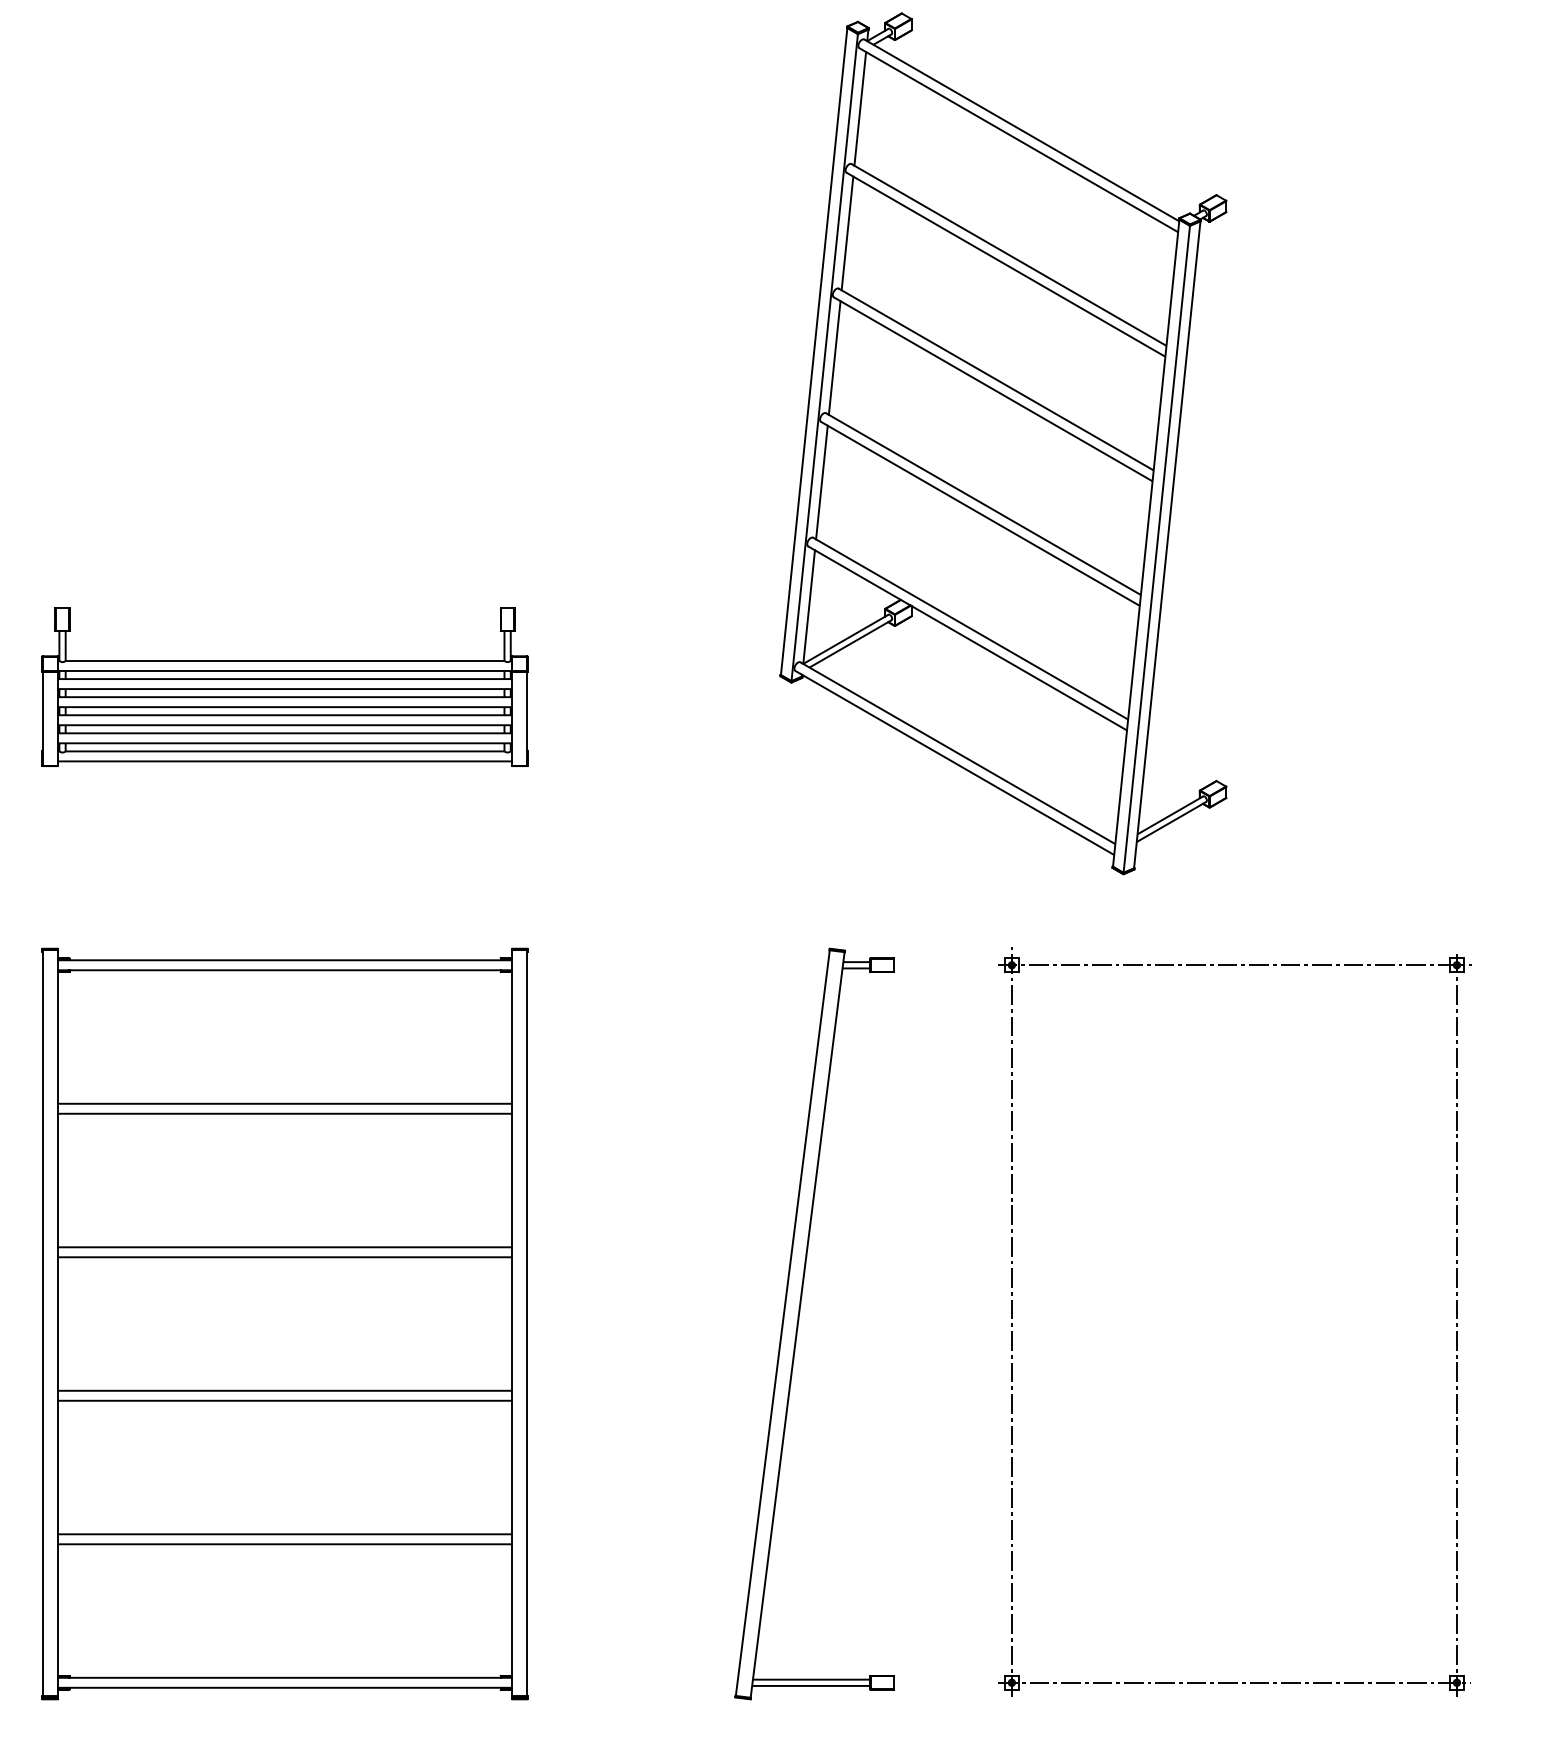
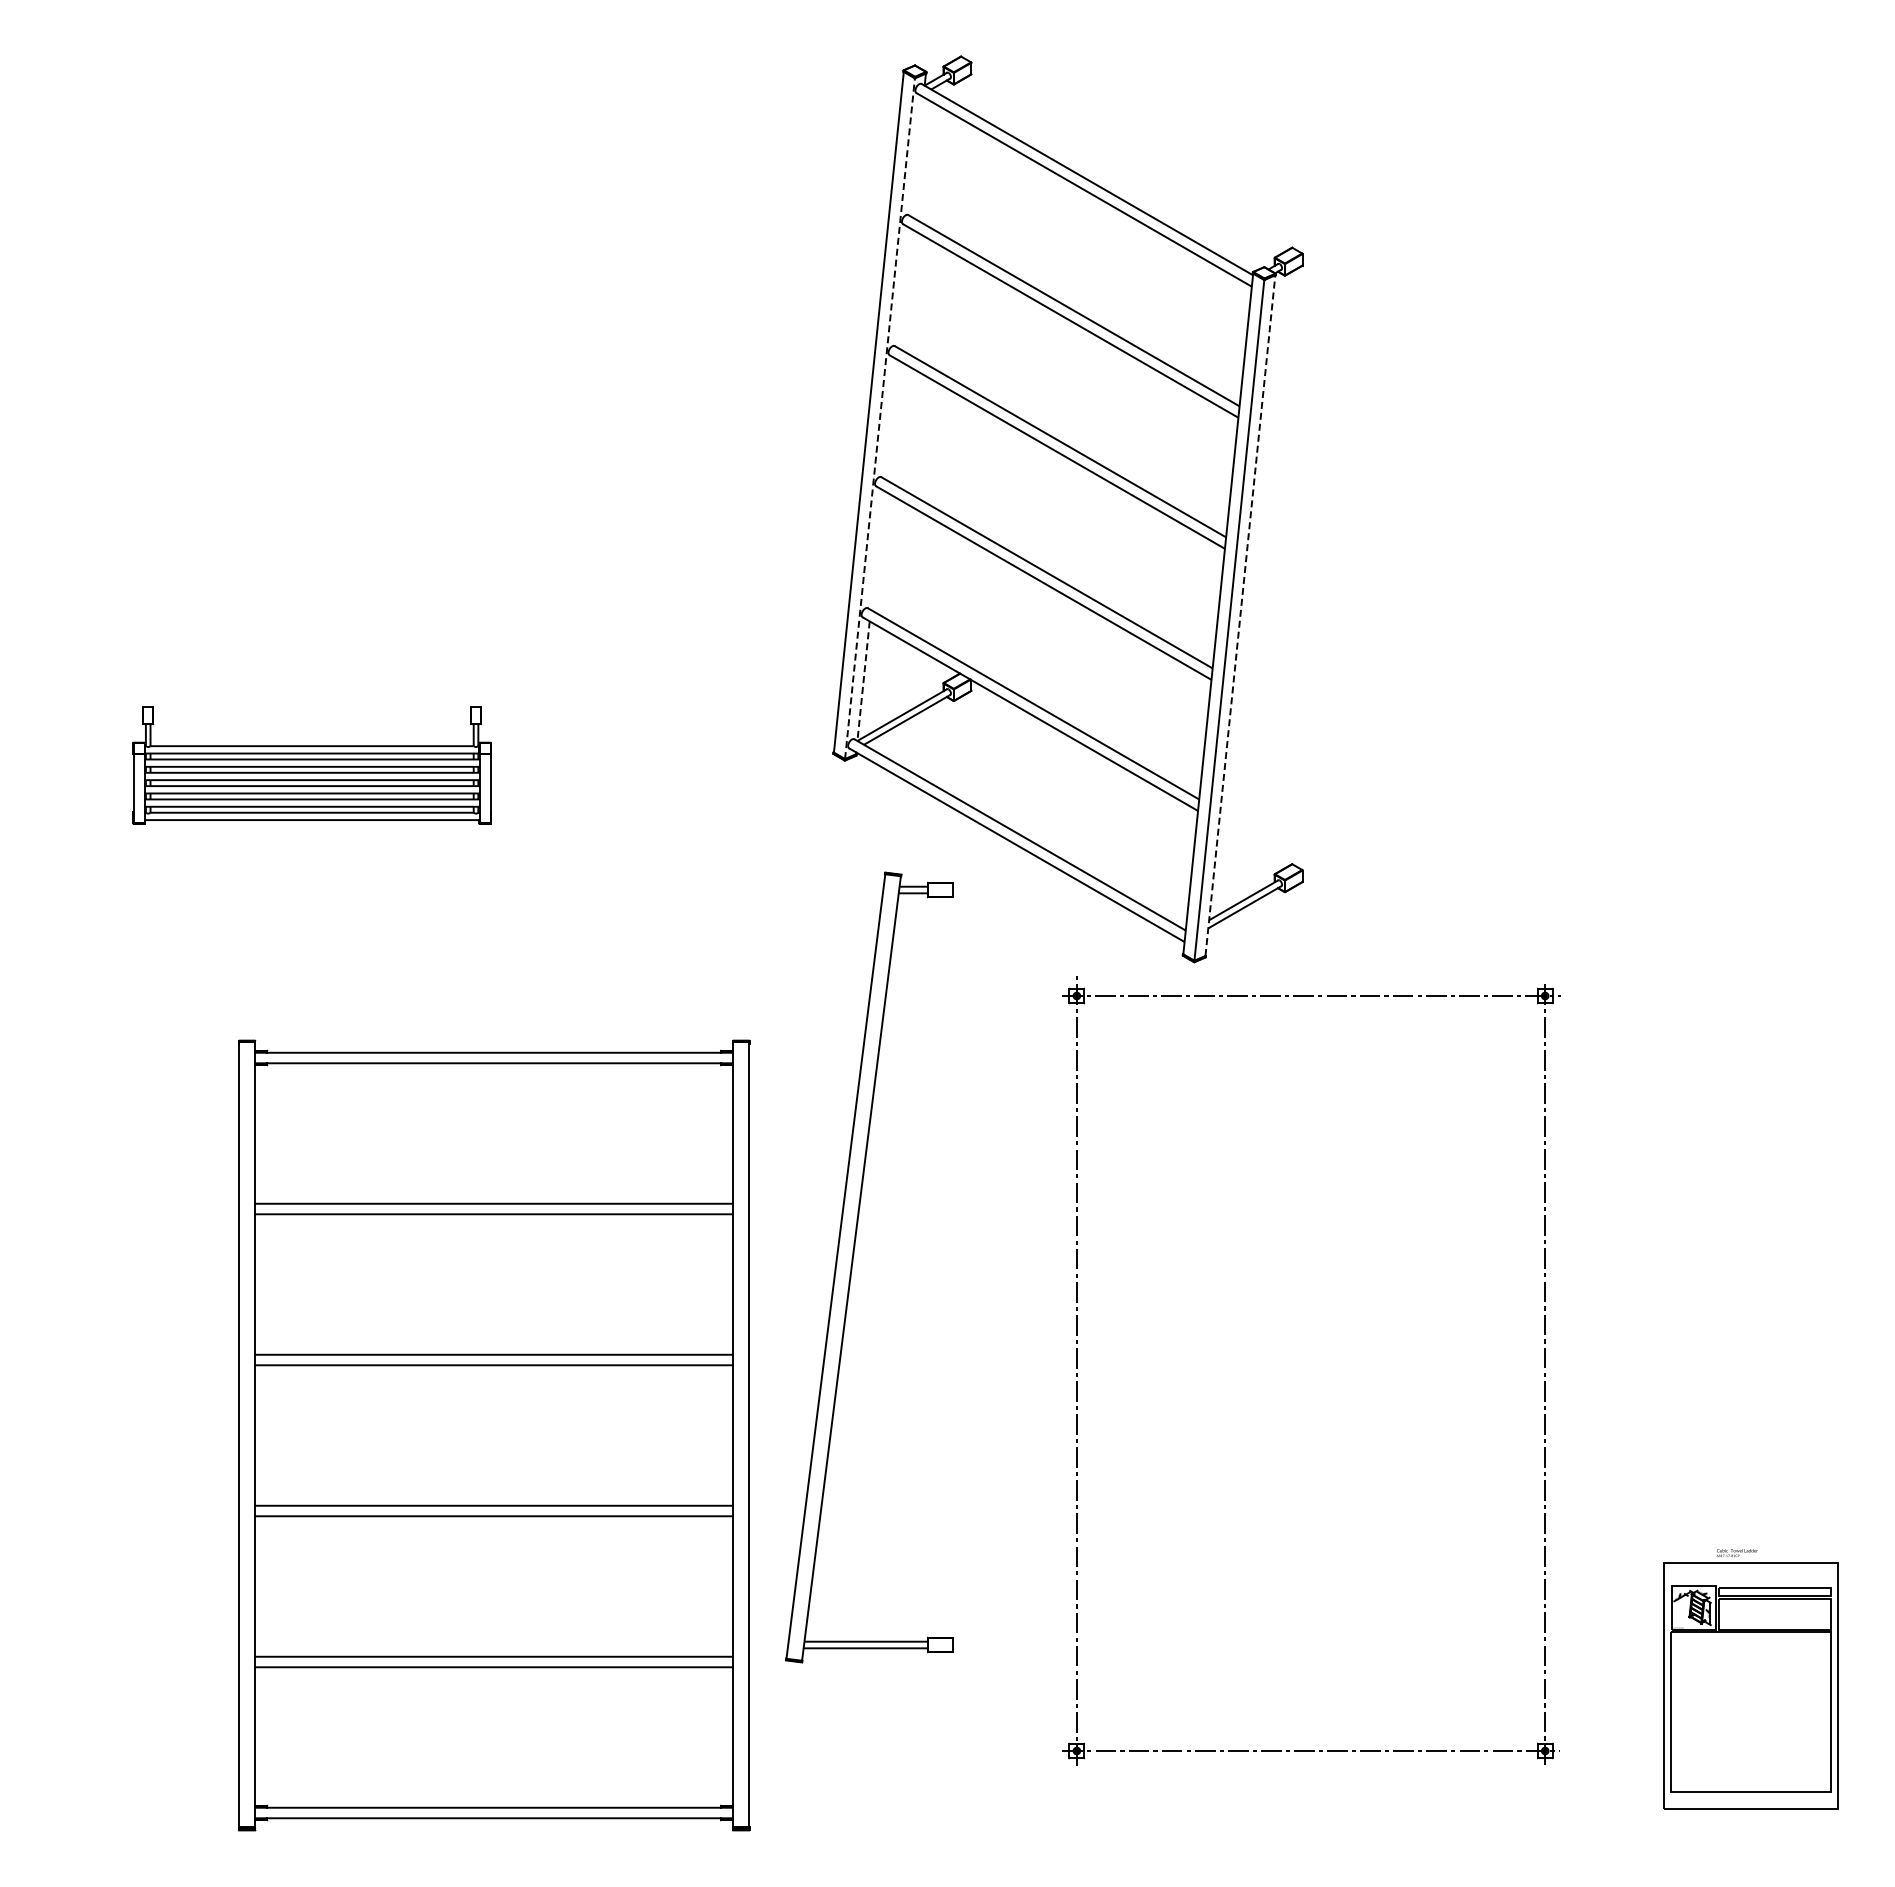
line: (860, 108) -> (917, 156), removed
line: (847, 232) -> (903, 287), removed
line: (825, 357) -> (880, 418), solid -> dashed
line: (834, 357) -> (890, 418), removed
line: (821, 481) -> (876, 549), removed
line: (1167, 544) -> (1240, 615), solid -> dashed
line: (809, 607) -> (863, 681), solid -> dashed
part: (284, 687) -> (311, 765), size x0.7
part: (1456, 1318) -> (1544, 1367), moved
part: (799, 1319) -> (853, 1262), moved
part: (285, 1324) -> (494, 1435), moved

